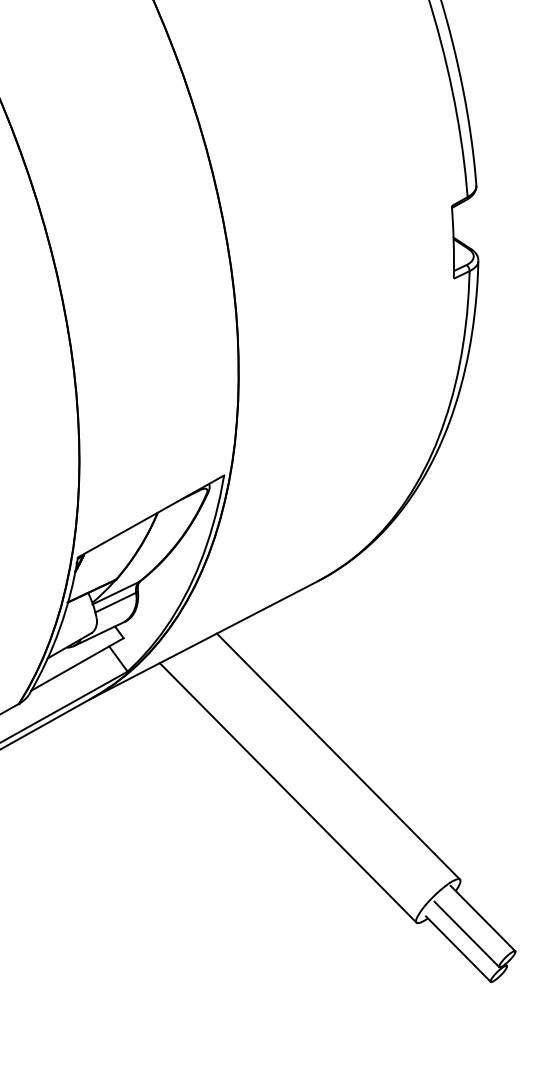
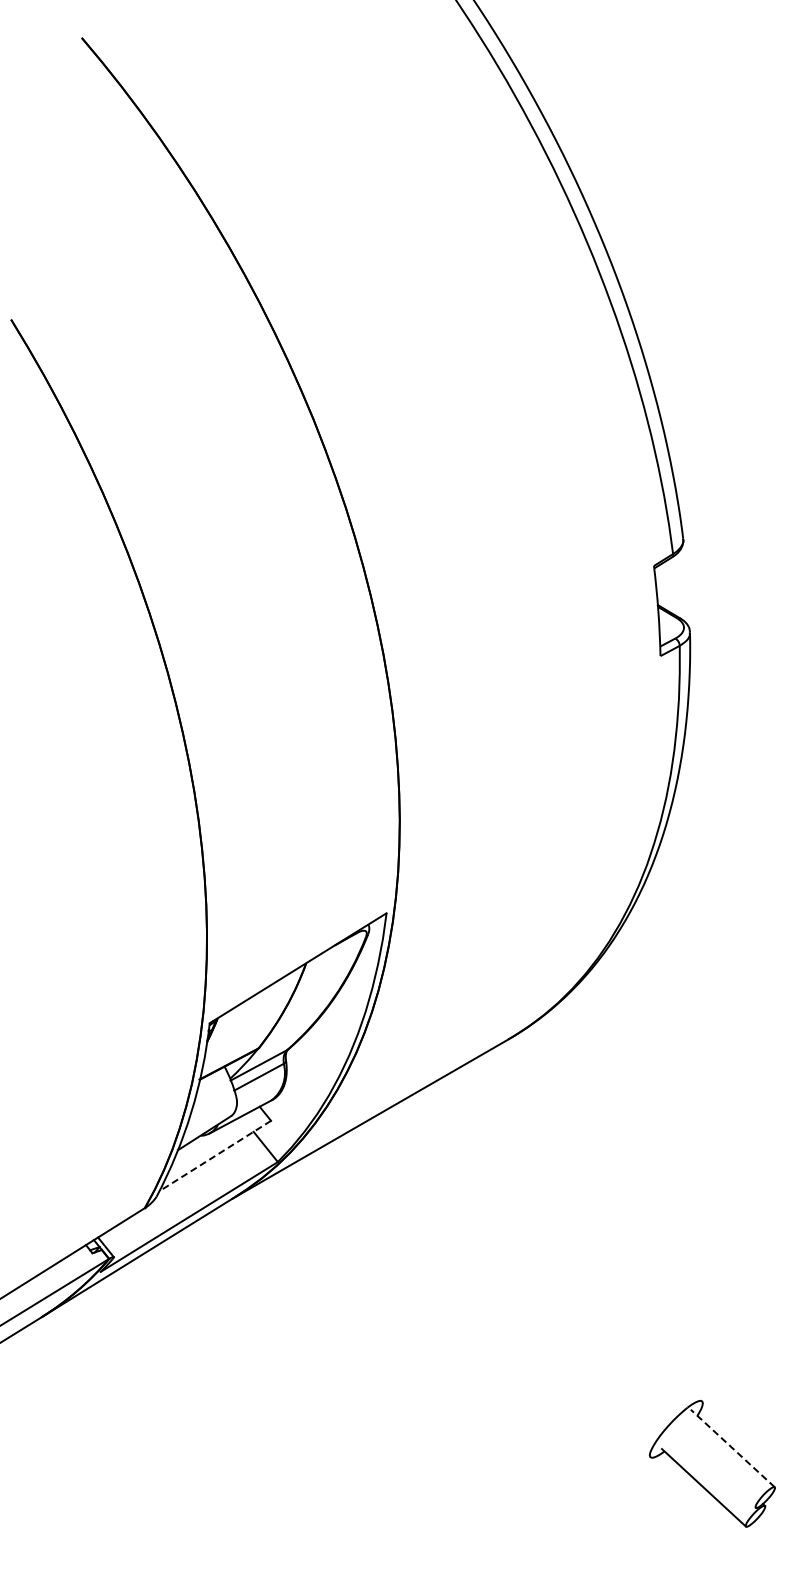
line: (76, 664) -> (214, 1156), solid -> dashed
line: (338, 756) -> (544, 1255), removed
line: (287, 792) -> (483, 1303), removed
line: (482, 918) -> (732, 1448), solid -> dashed
line: (466, 933) -> (713, 1468), removed

